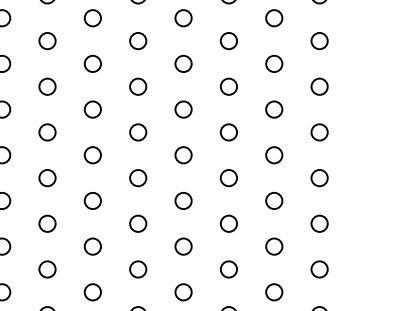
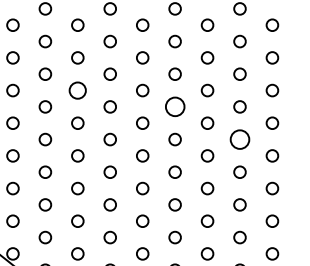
circle: (47, 132) -> (77, 90), size x1.4
circle: (182, 154) -> (174, 106), size x1.6
circle: (273, 200) -> (239, 139), size x1.6

